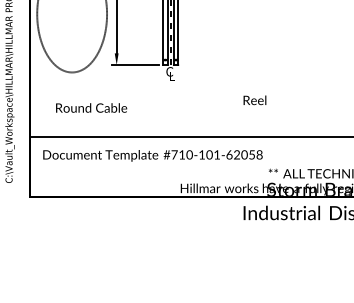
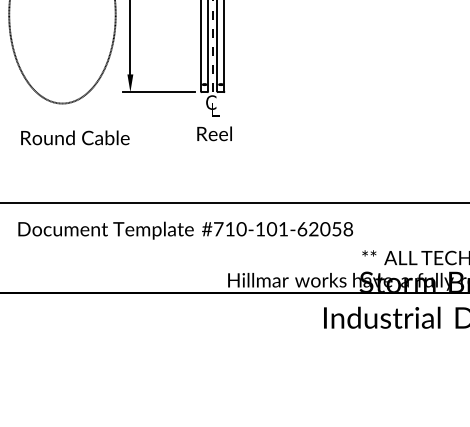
text: (254, 100) -> (213, 134), moved
text: (91, 107) -> (75, 137), moved

